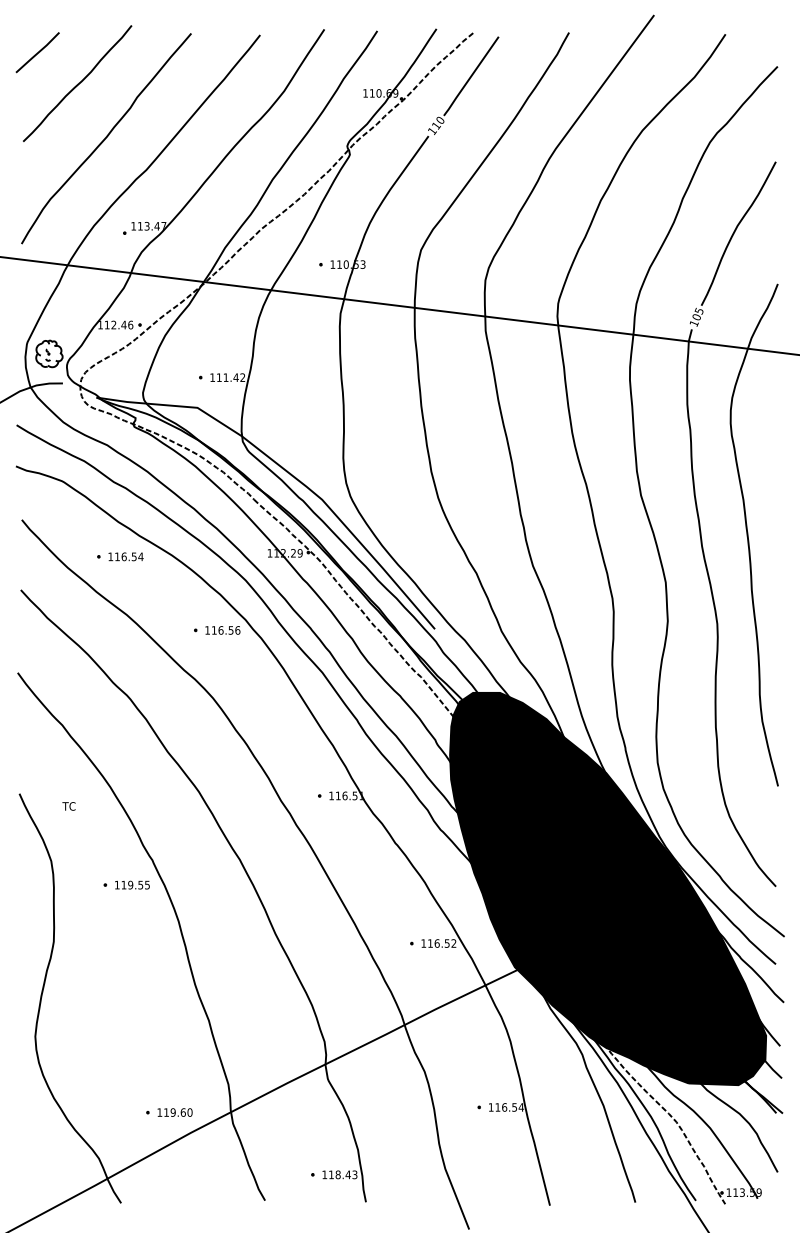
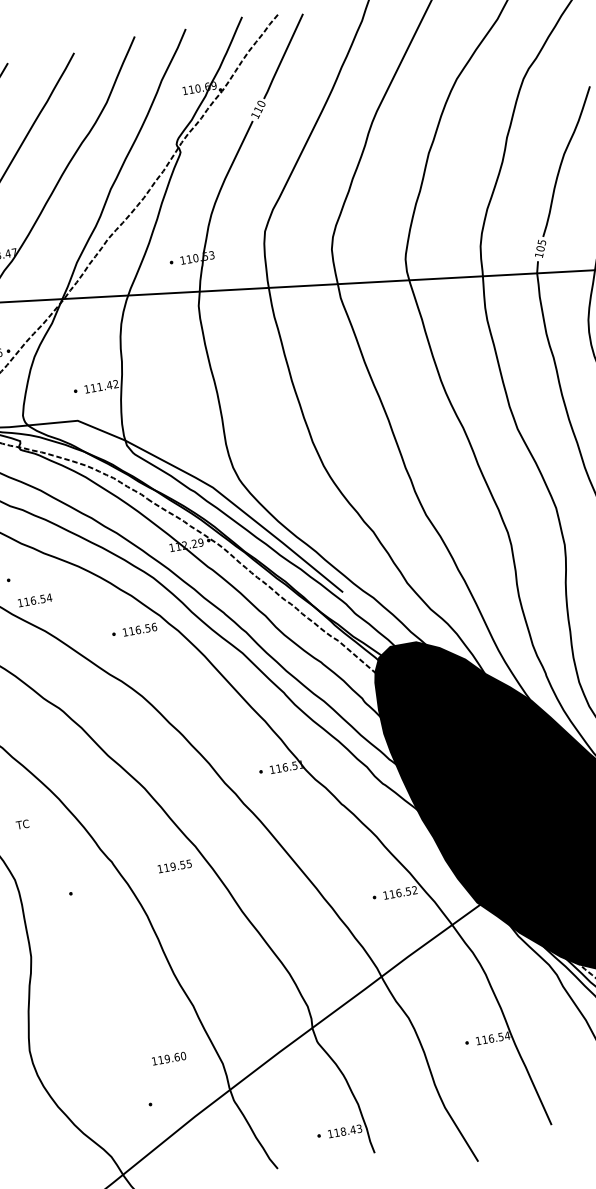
text: (125, 556) -> (34, 600), moved
text: (132, 884) -> (174, 865), moved
text: (174, 1112) -> (168, 1058), moved

